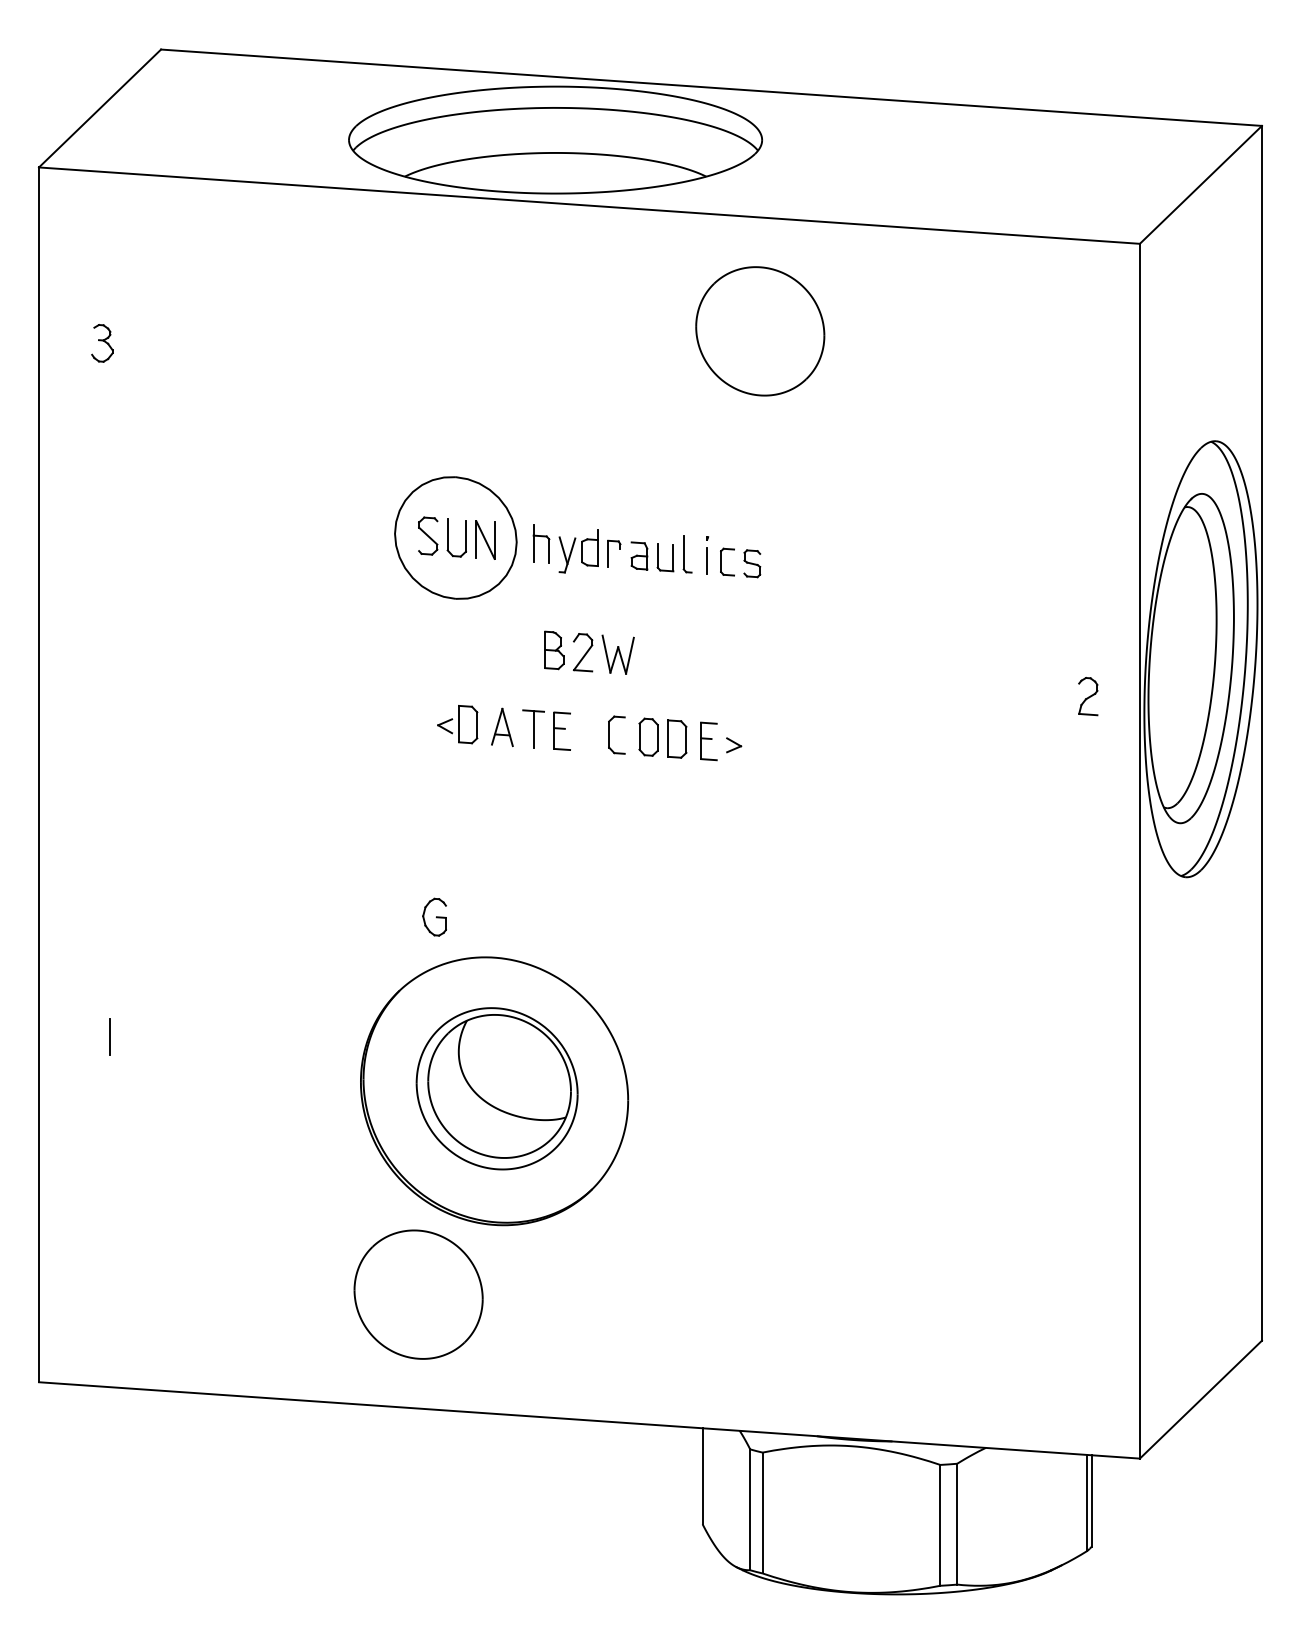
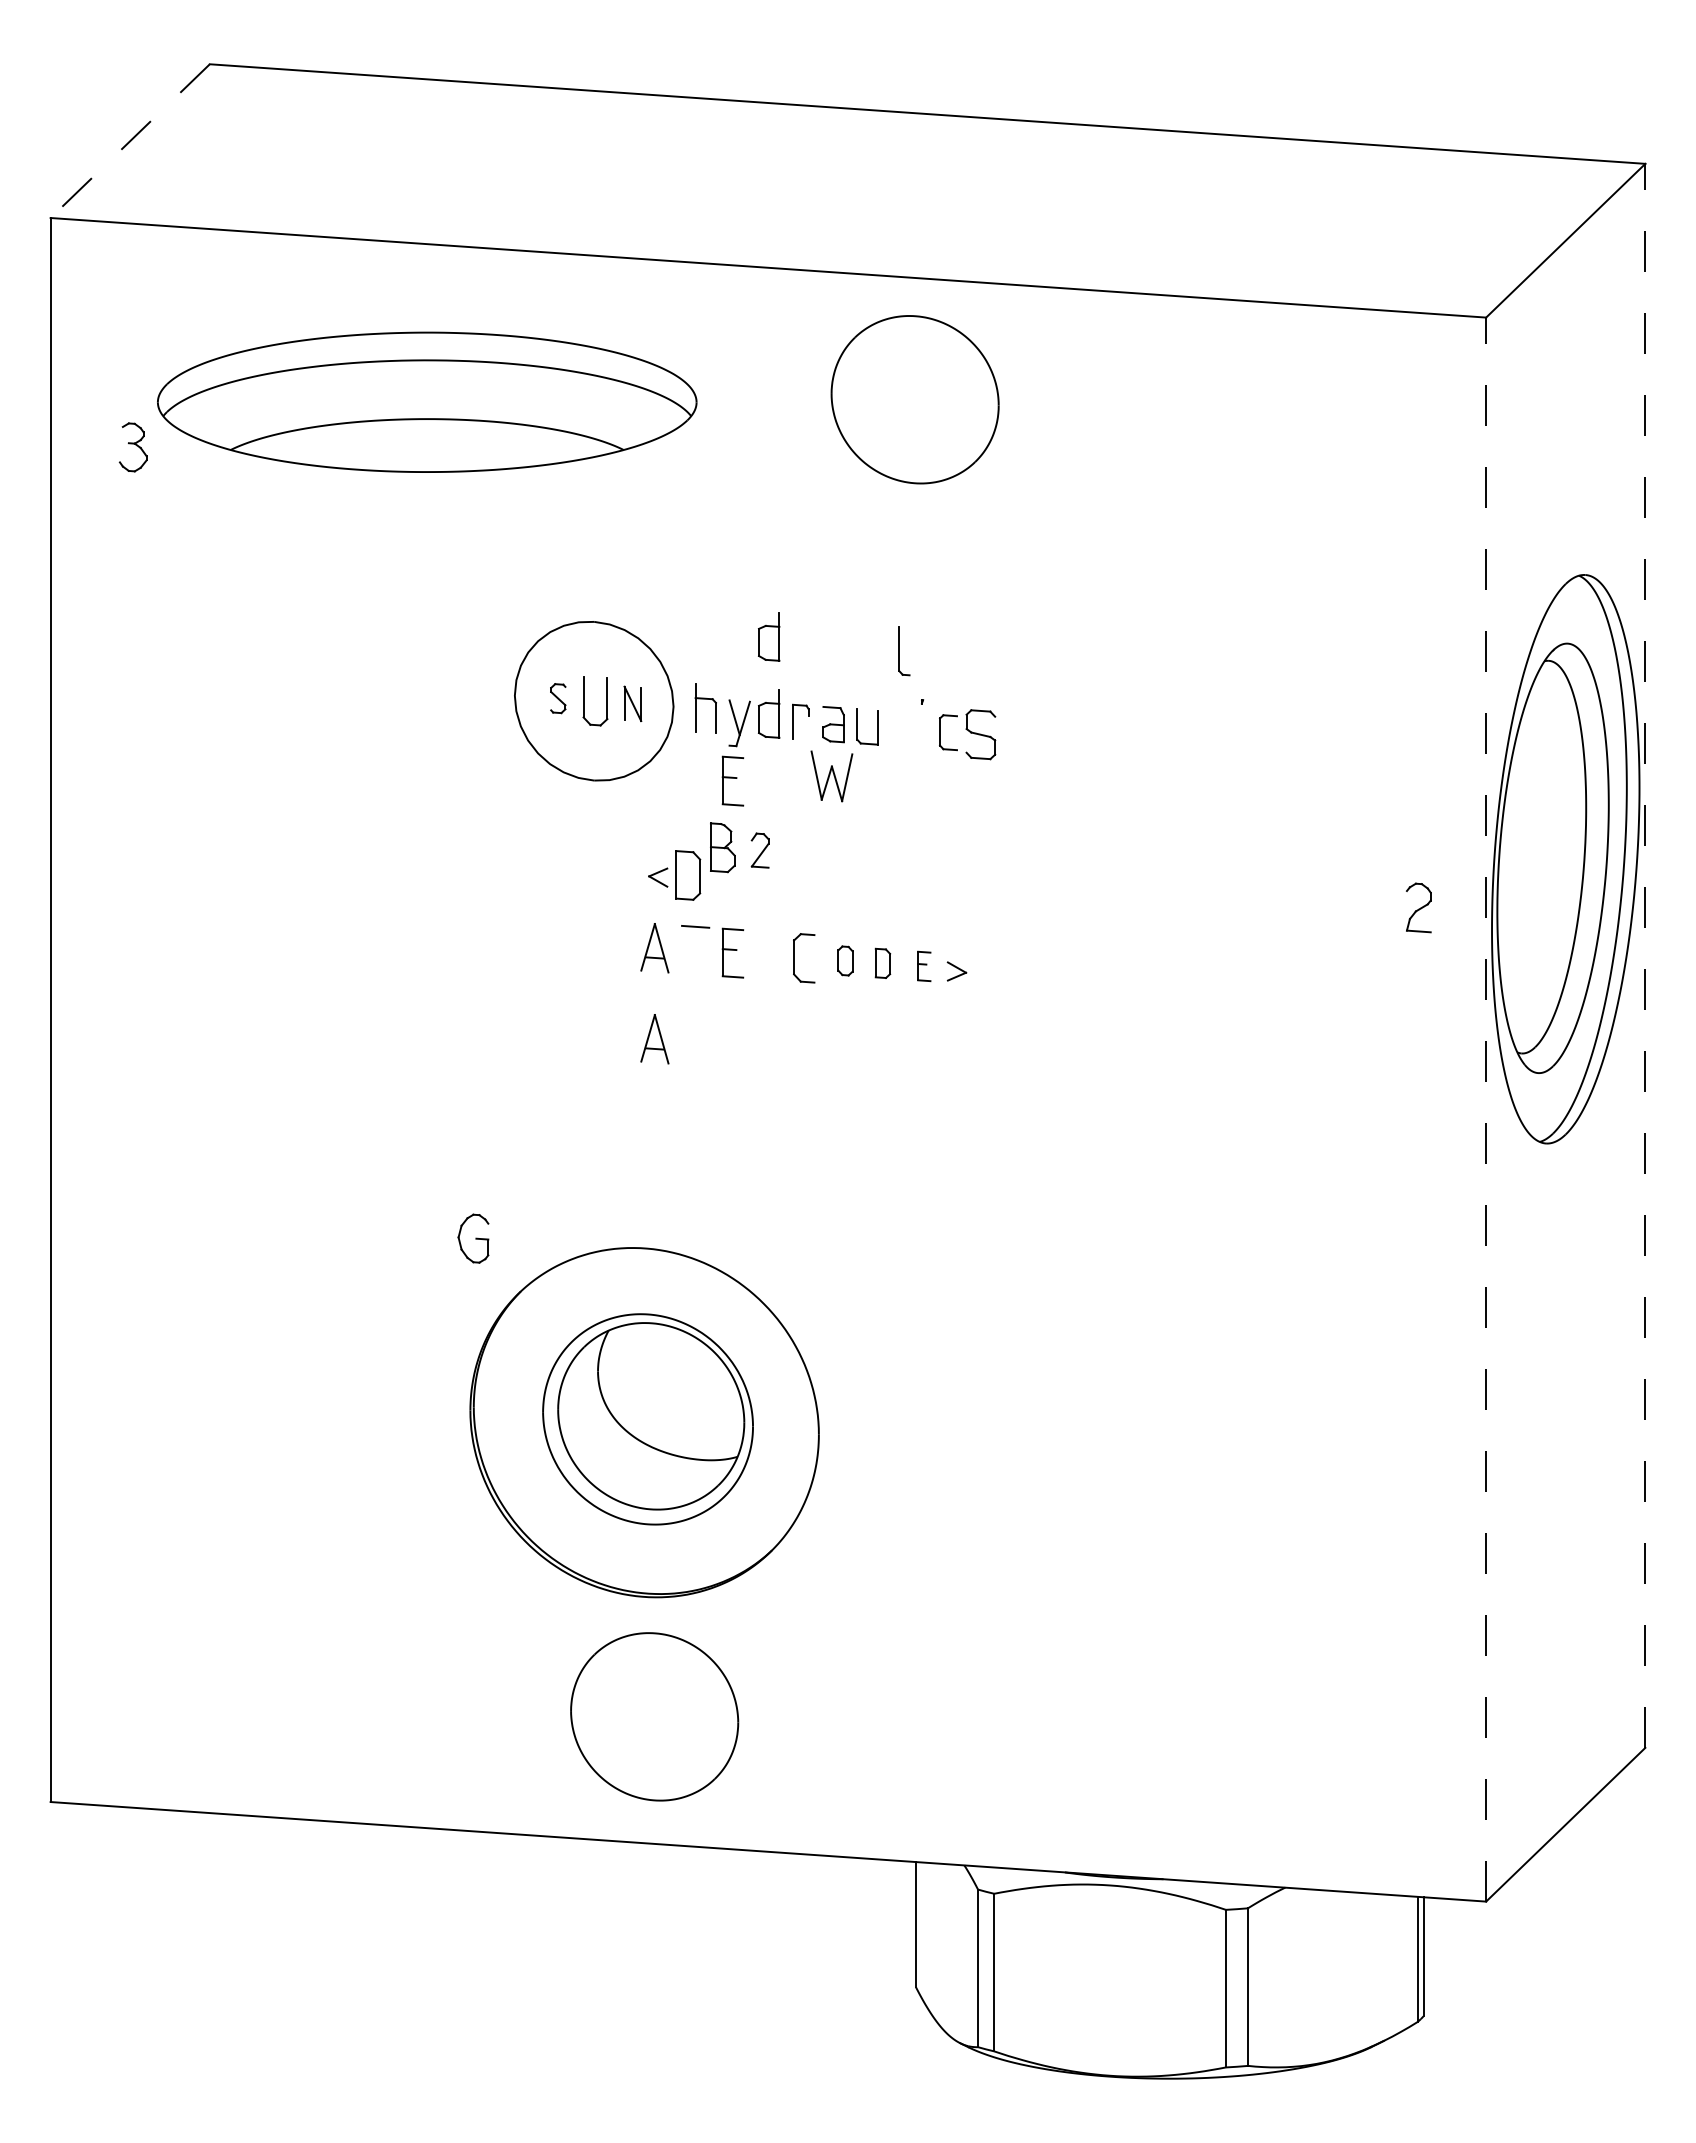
line: (100, 108) -> (130, 141), solid -> dashed
part: (555, 139) -> (427, 401), moved
part: (759, 331) -> (914, 399), moved
part: (590, 488) -> (769, 636), added
part: (428, 535) -> (558, 698), size x0.6
part: (485, 539) -> (632, 703), size x0.7
part: (687, 554) -> (904, 651), moved
line: (706, 560) -> (921, 730), removed
part: (752, 563) -> (980, 734), size x1.4
part: (561, 598) -> (732, 780), added
part: (583, 652) -> (760, 850), size x0.7
part: (617, 654) -> (831, 776), moved
part: (457, 724) -> (674, 875), moved
line: (533, 729) -> (695, 950), removed
line: (1262, 733) -> (1645, 955), solid -> dashed
part: (648, 736) -> (845, 960), size x0.6
part: (676, 739) -> (882, 963), size x0.6
part: (709, 741) -> (924, 966), size x0.6
part: (502, 797) -> (654, 1039), added
line: (1140, 851) -> (1486, 1109), solid -> dashed
part: (434, 917) -> (473, 1238), moved
line: (110, 1036) -> (143, 1351), removed
part: (418, 1294) -> (654, 1716), moved

